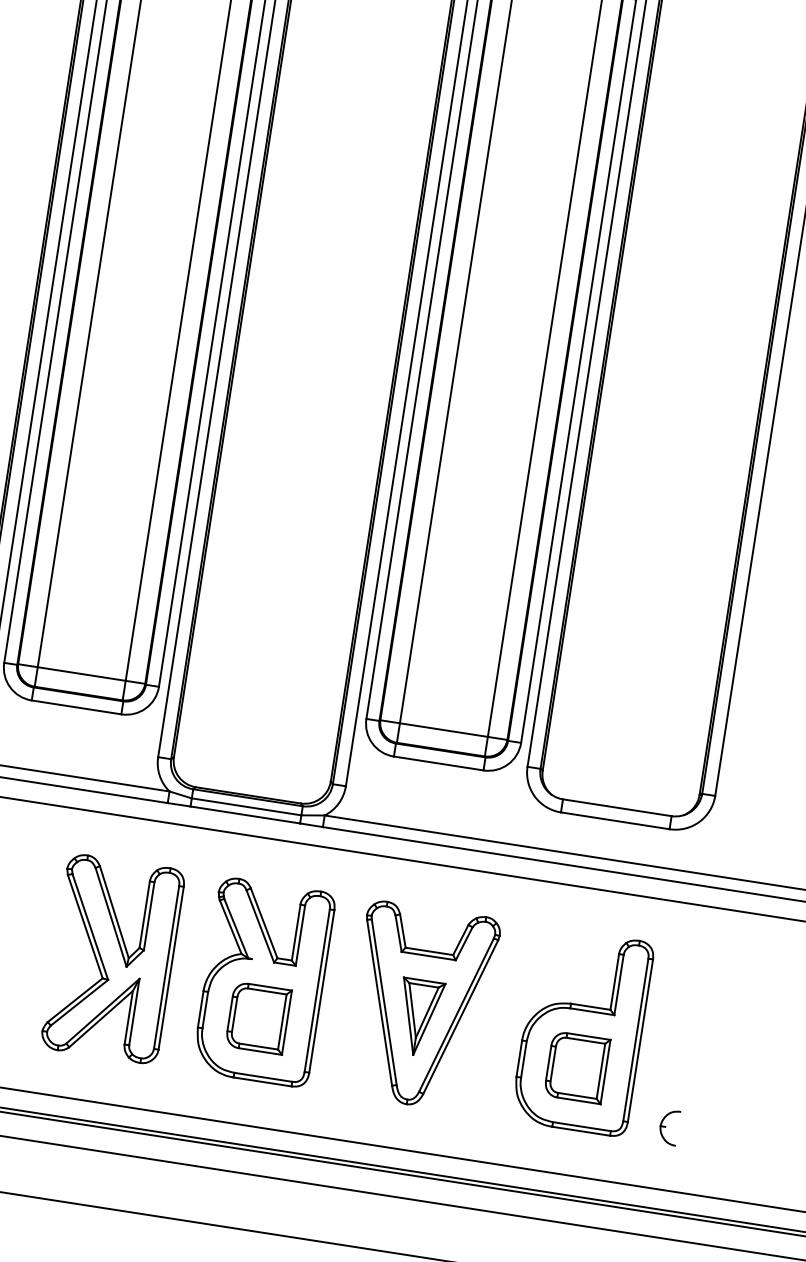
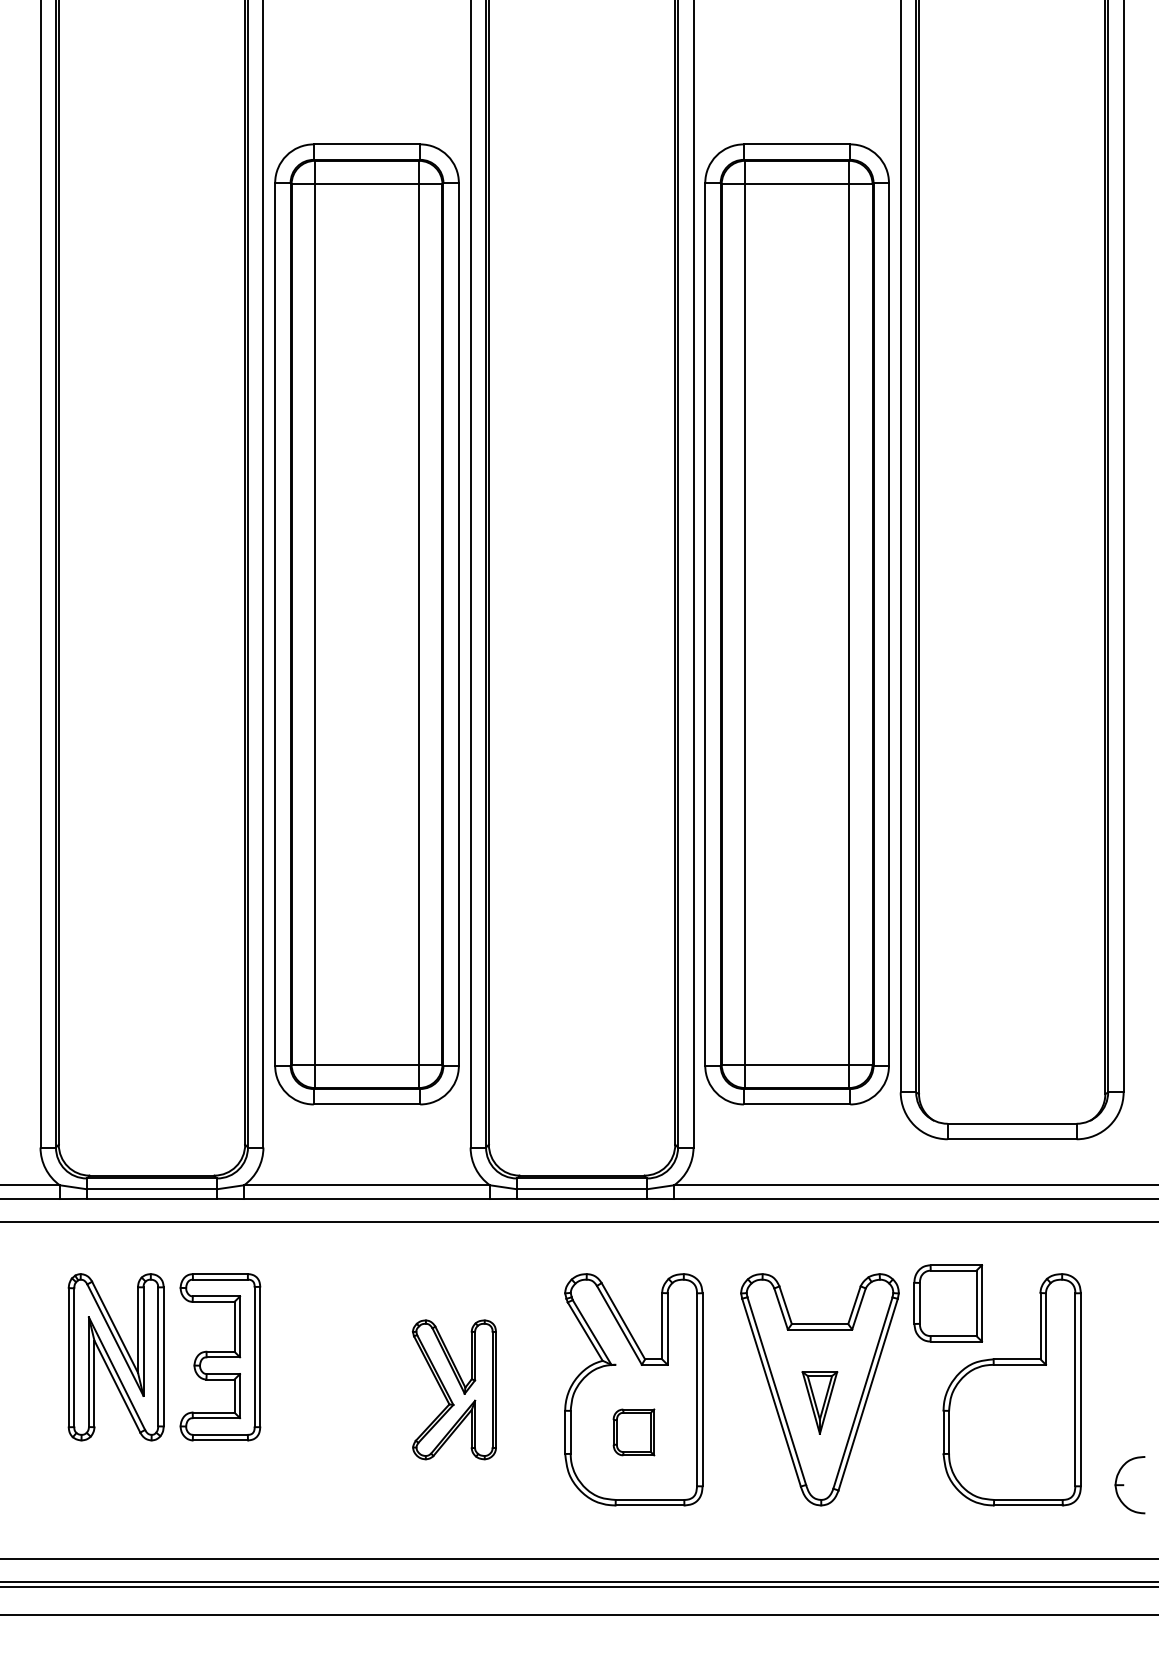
part: (113, 958) -> (454, 1389), size x0.6
part: (418, 1017) -> (819, 1402), size x0.7
part: (258, 1018) -> (633, 1432), size x0.6
part: (577, 1067) -> (948, 1303), moved
part: (668, 1127) -> (1129, 1485), size x1.4

